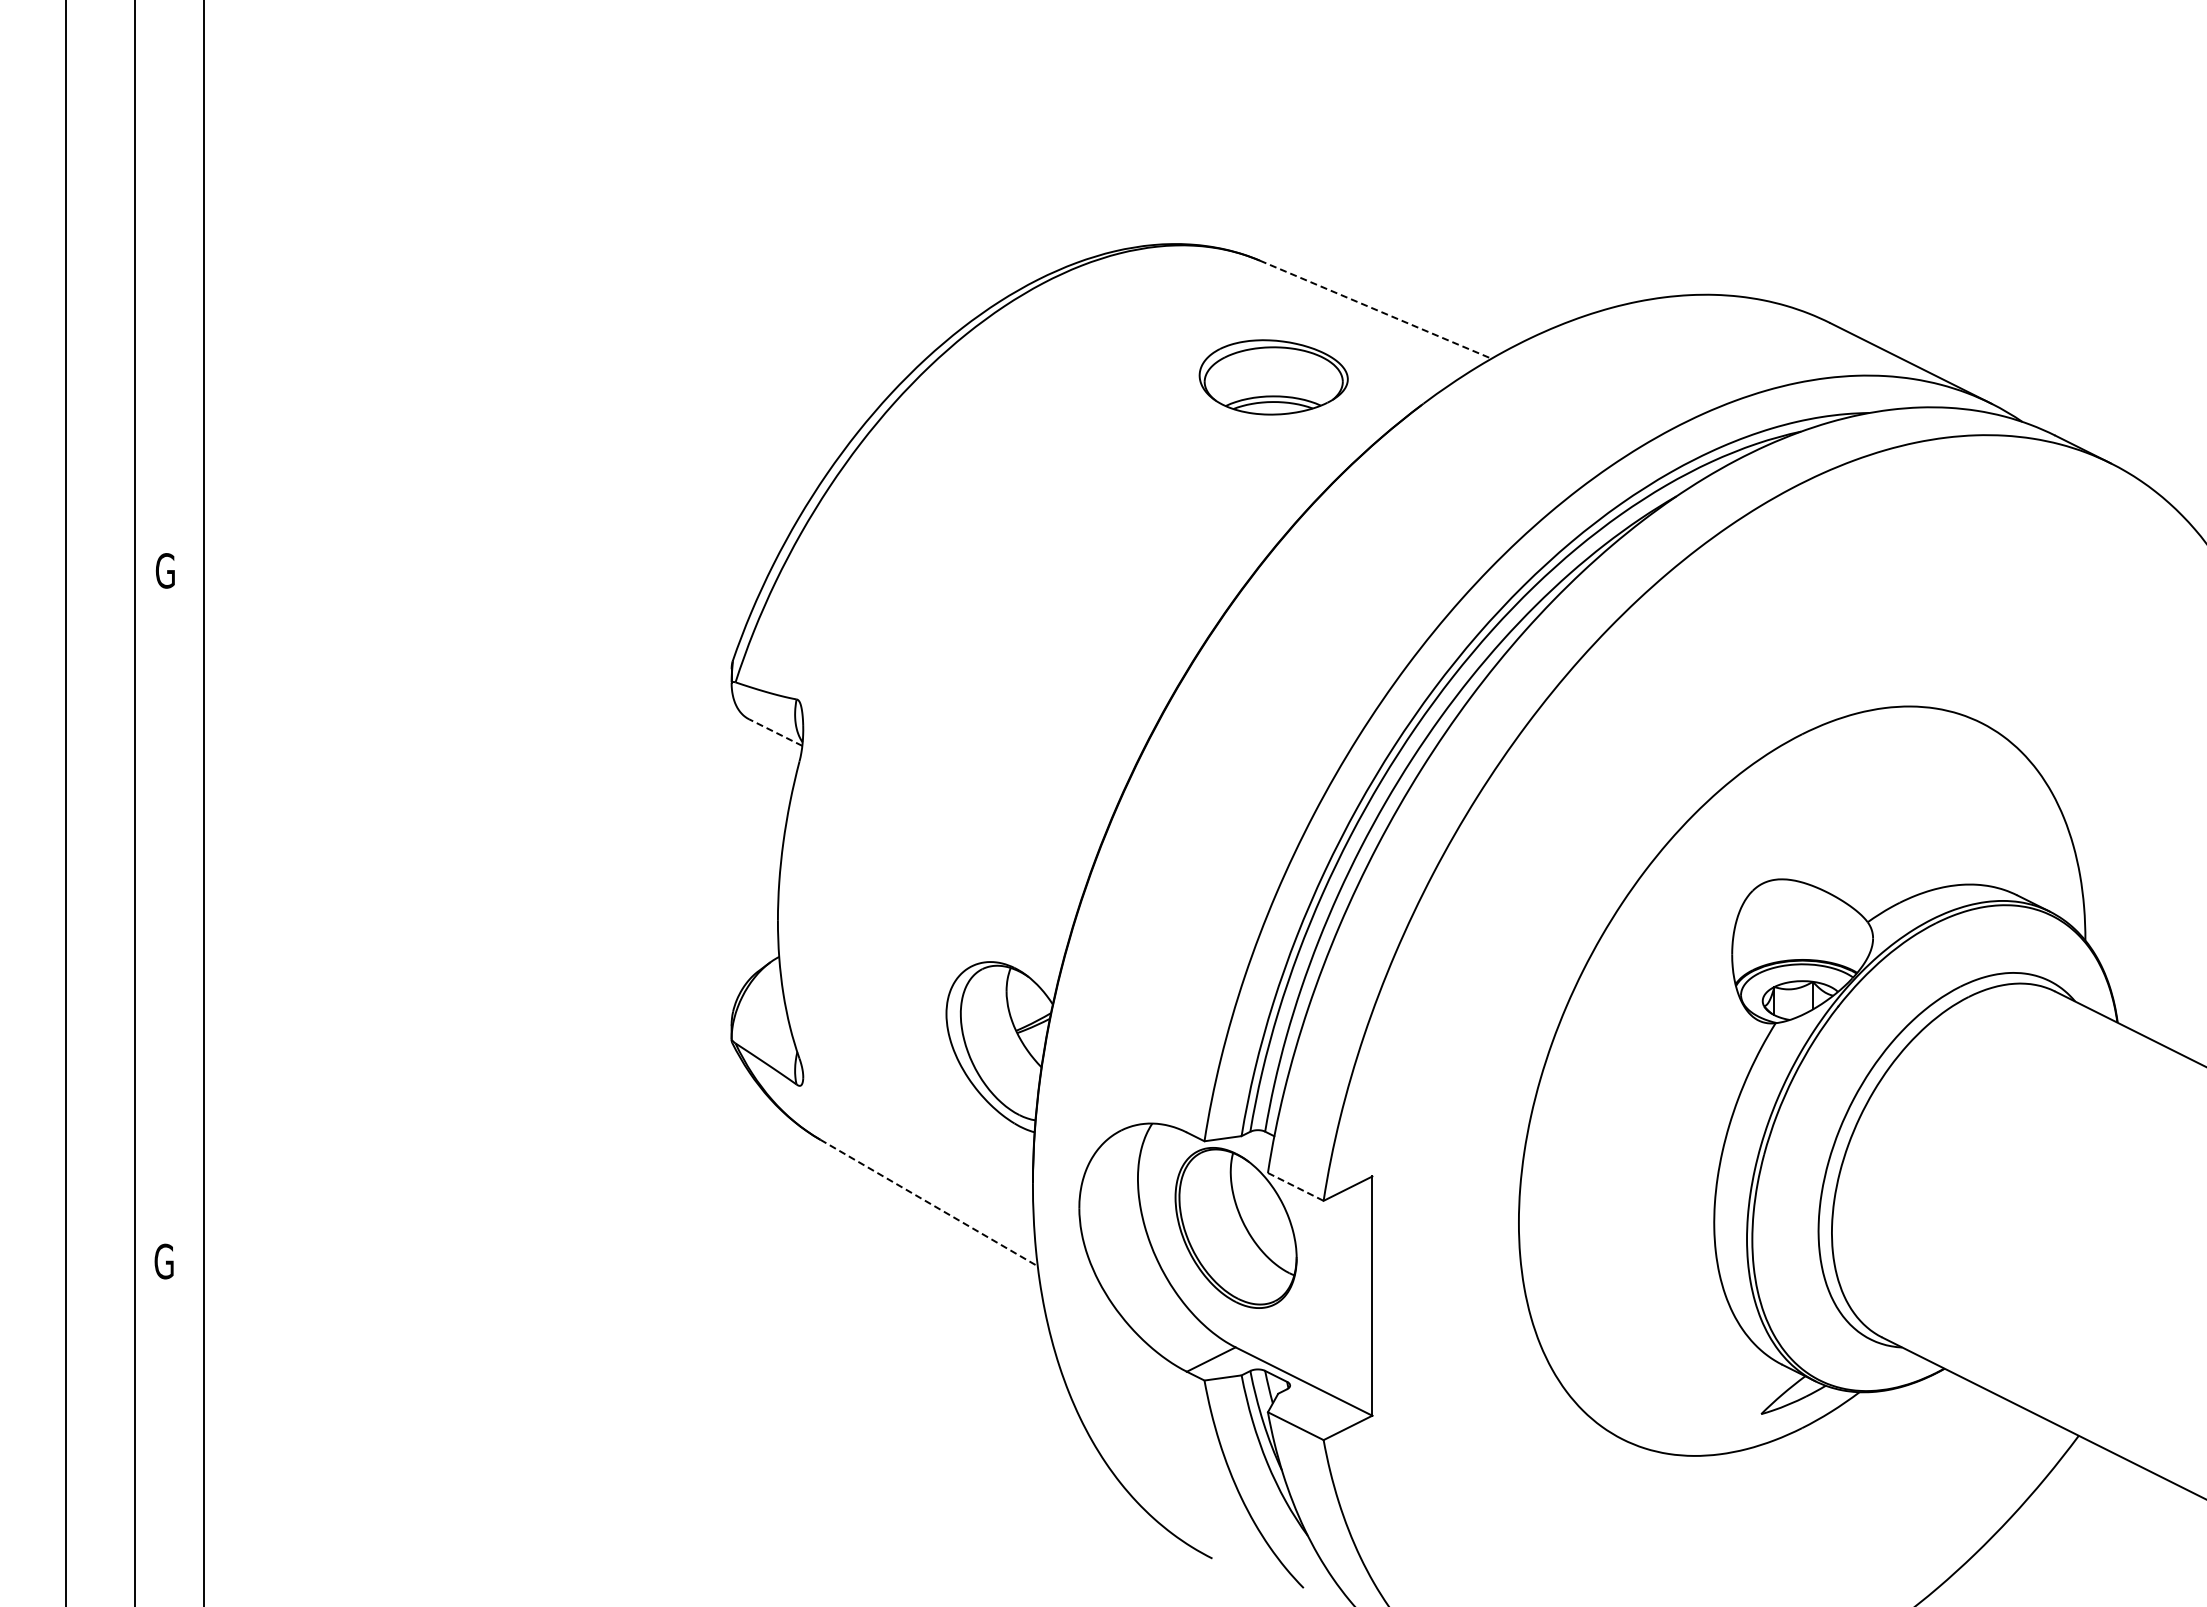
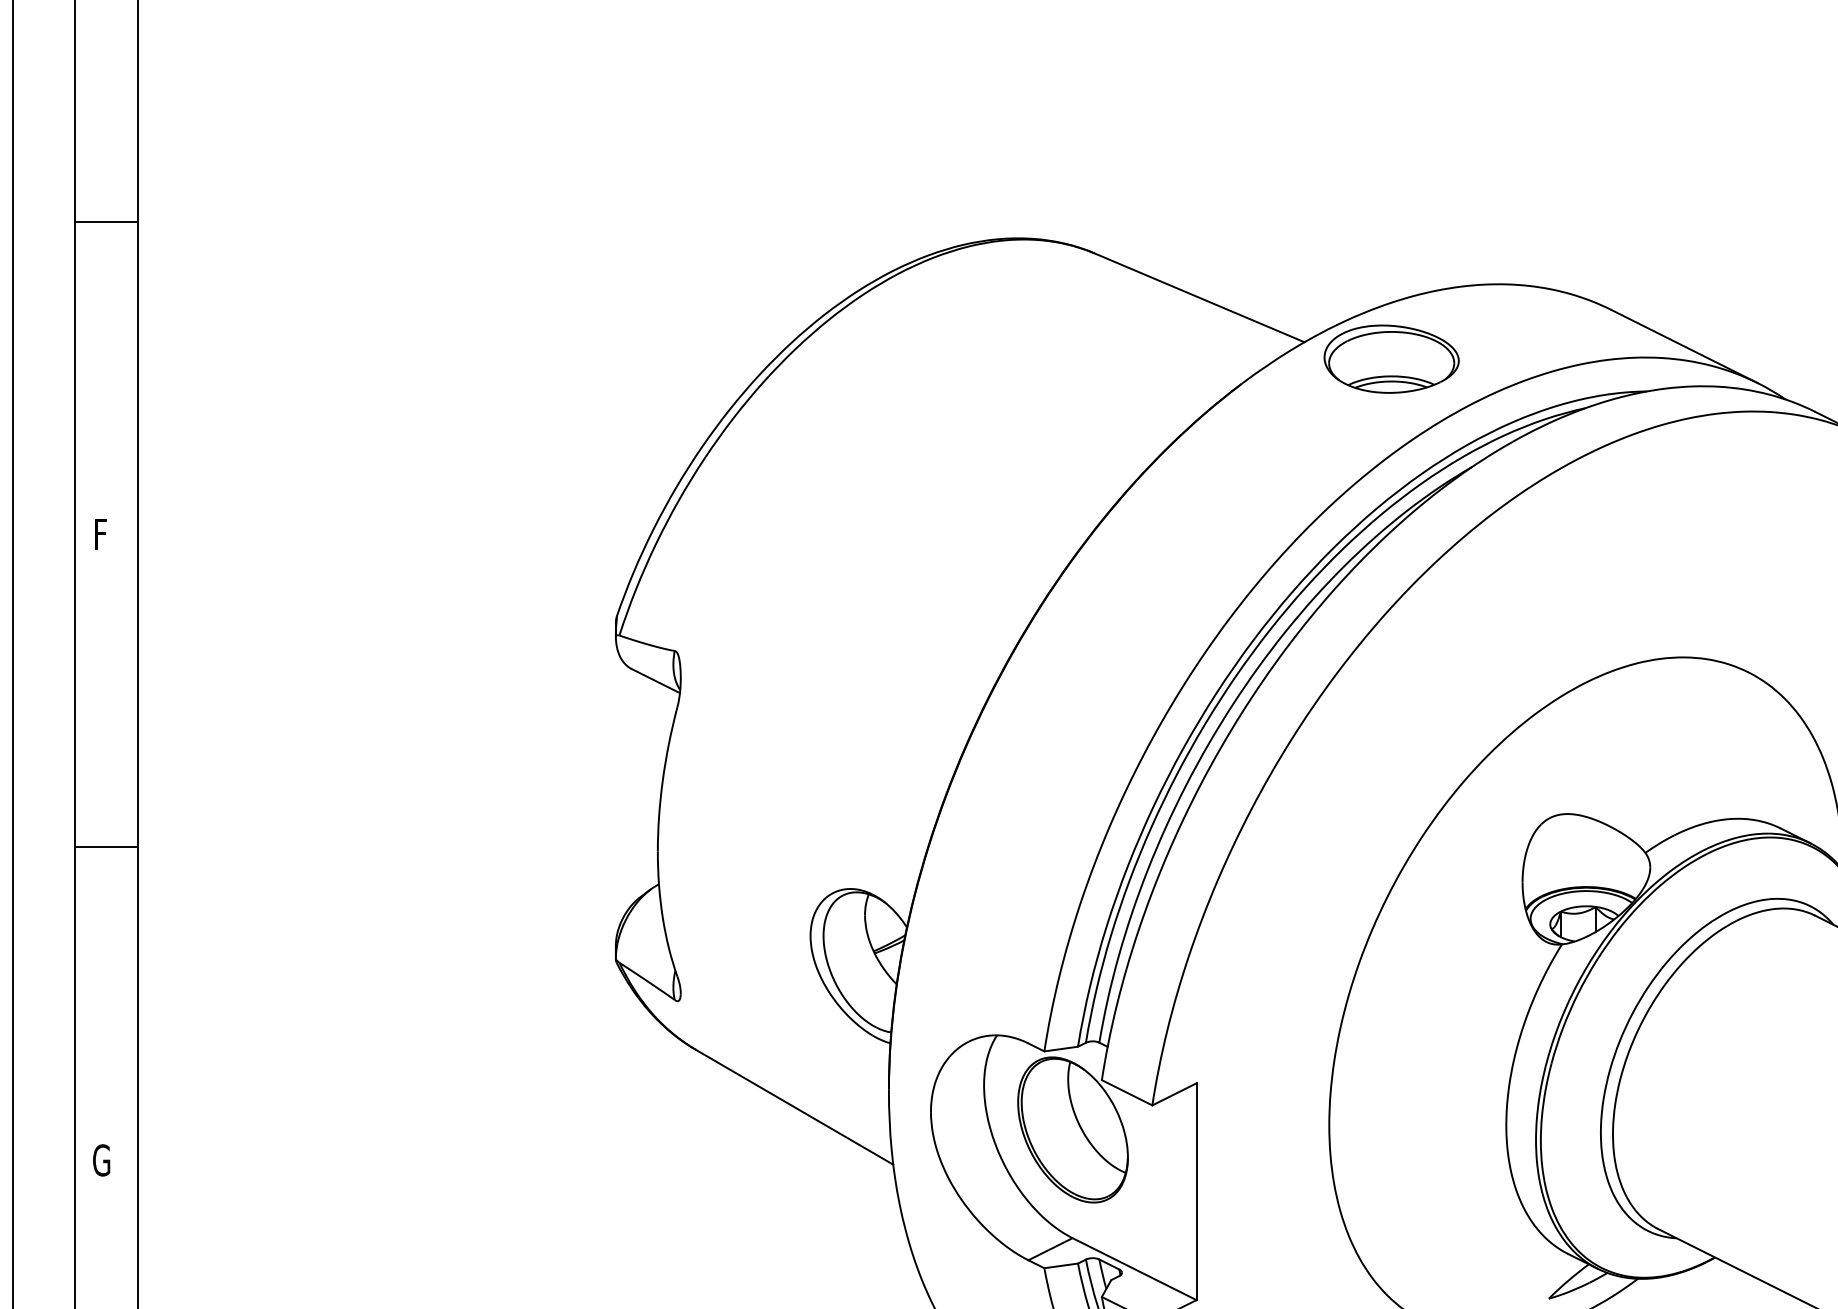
line: (169, 225) -> (106, 221), added
line: (1375, 309) -> (1199, 297), dashed -> solid
part: (1273, 377) -> (1391, 359), moved
text: (164, 570) -> (101, 534), G -> F
line: (775, 732) -> (655, 680), dashed -> solid
line: (169, 916) -> (106, 847), added
line: (1296, 1187) -> (1127, 1093), dashed -> solid
line: (929, 1203) -> (795, 1107), dashed -> solid

